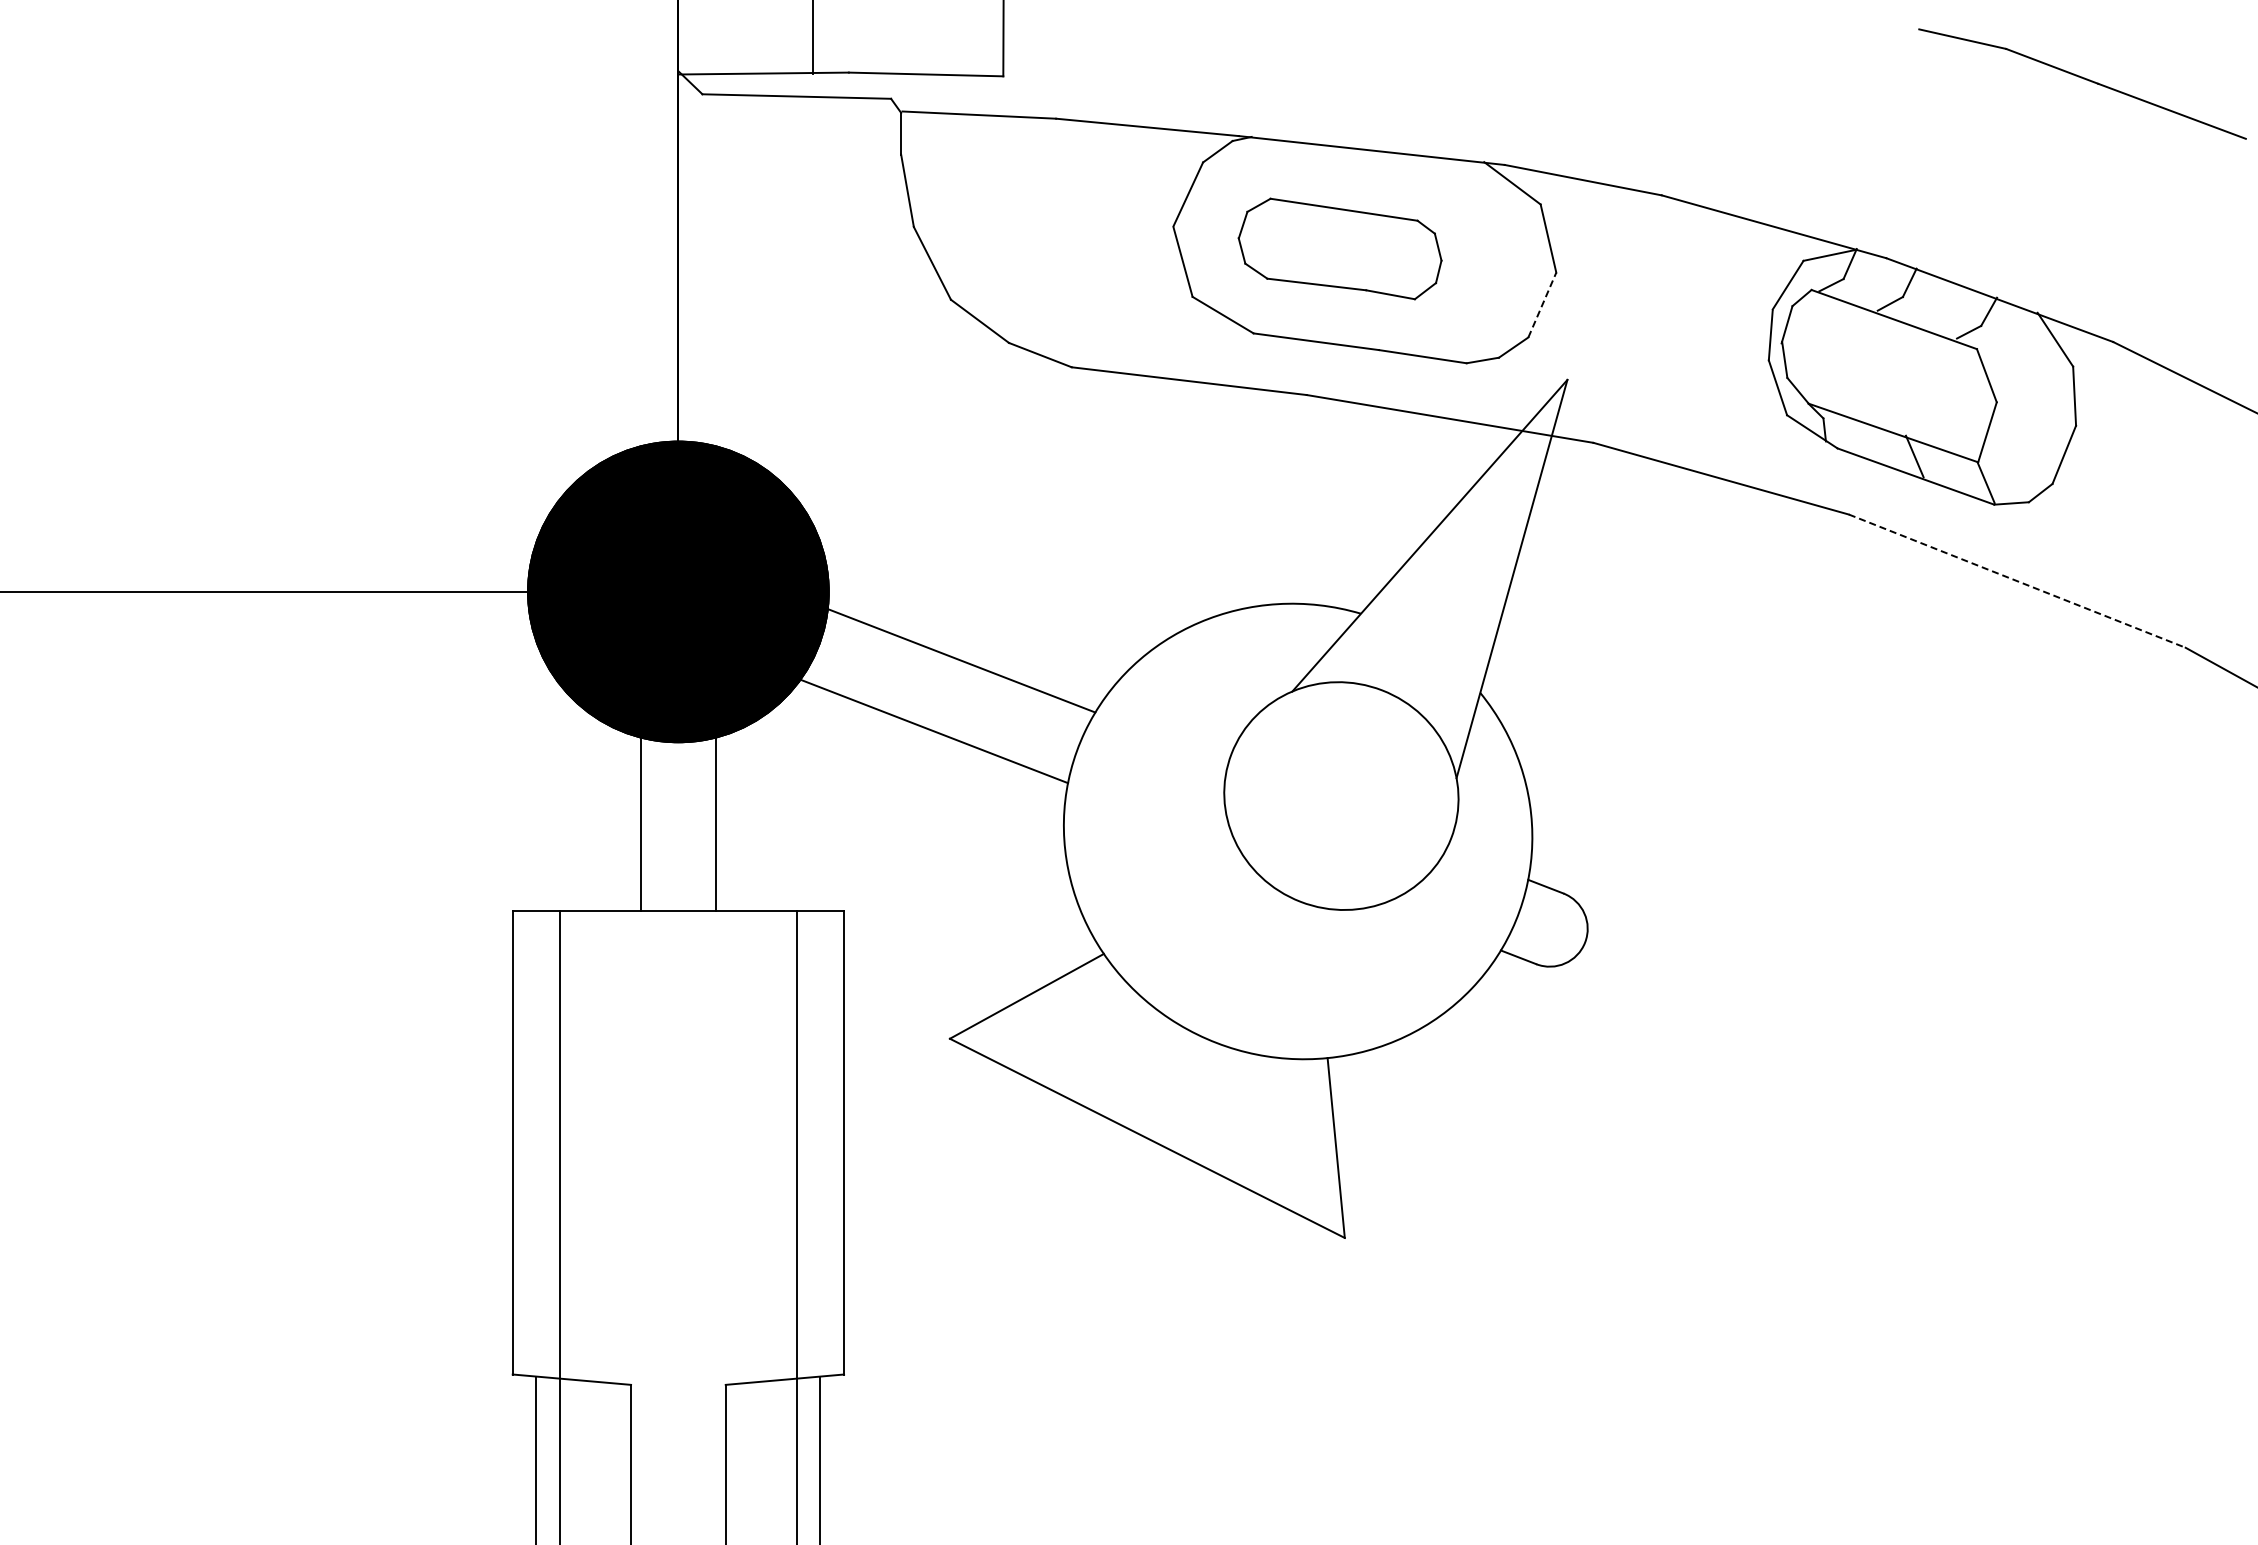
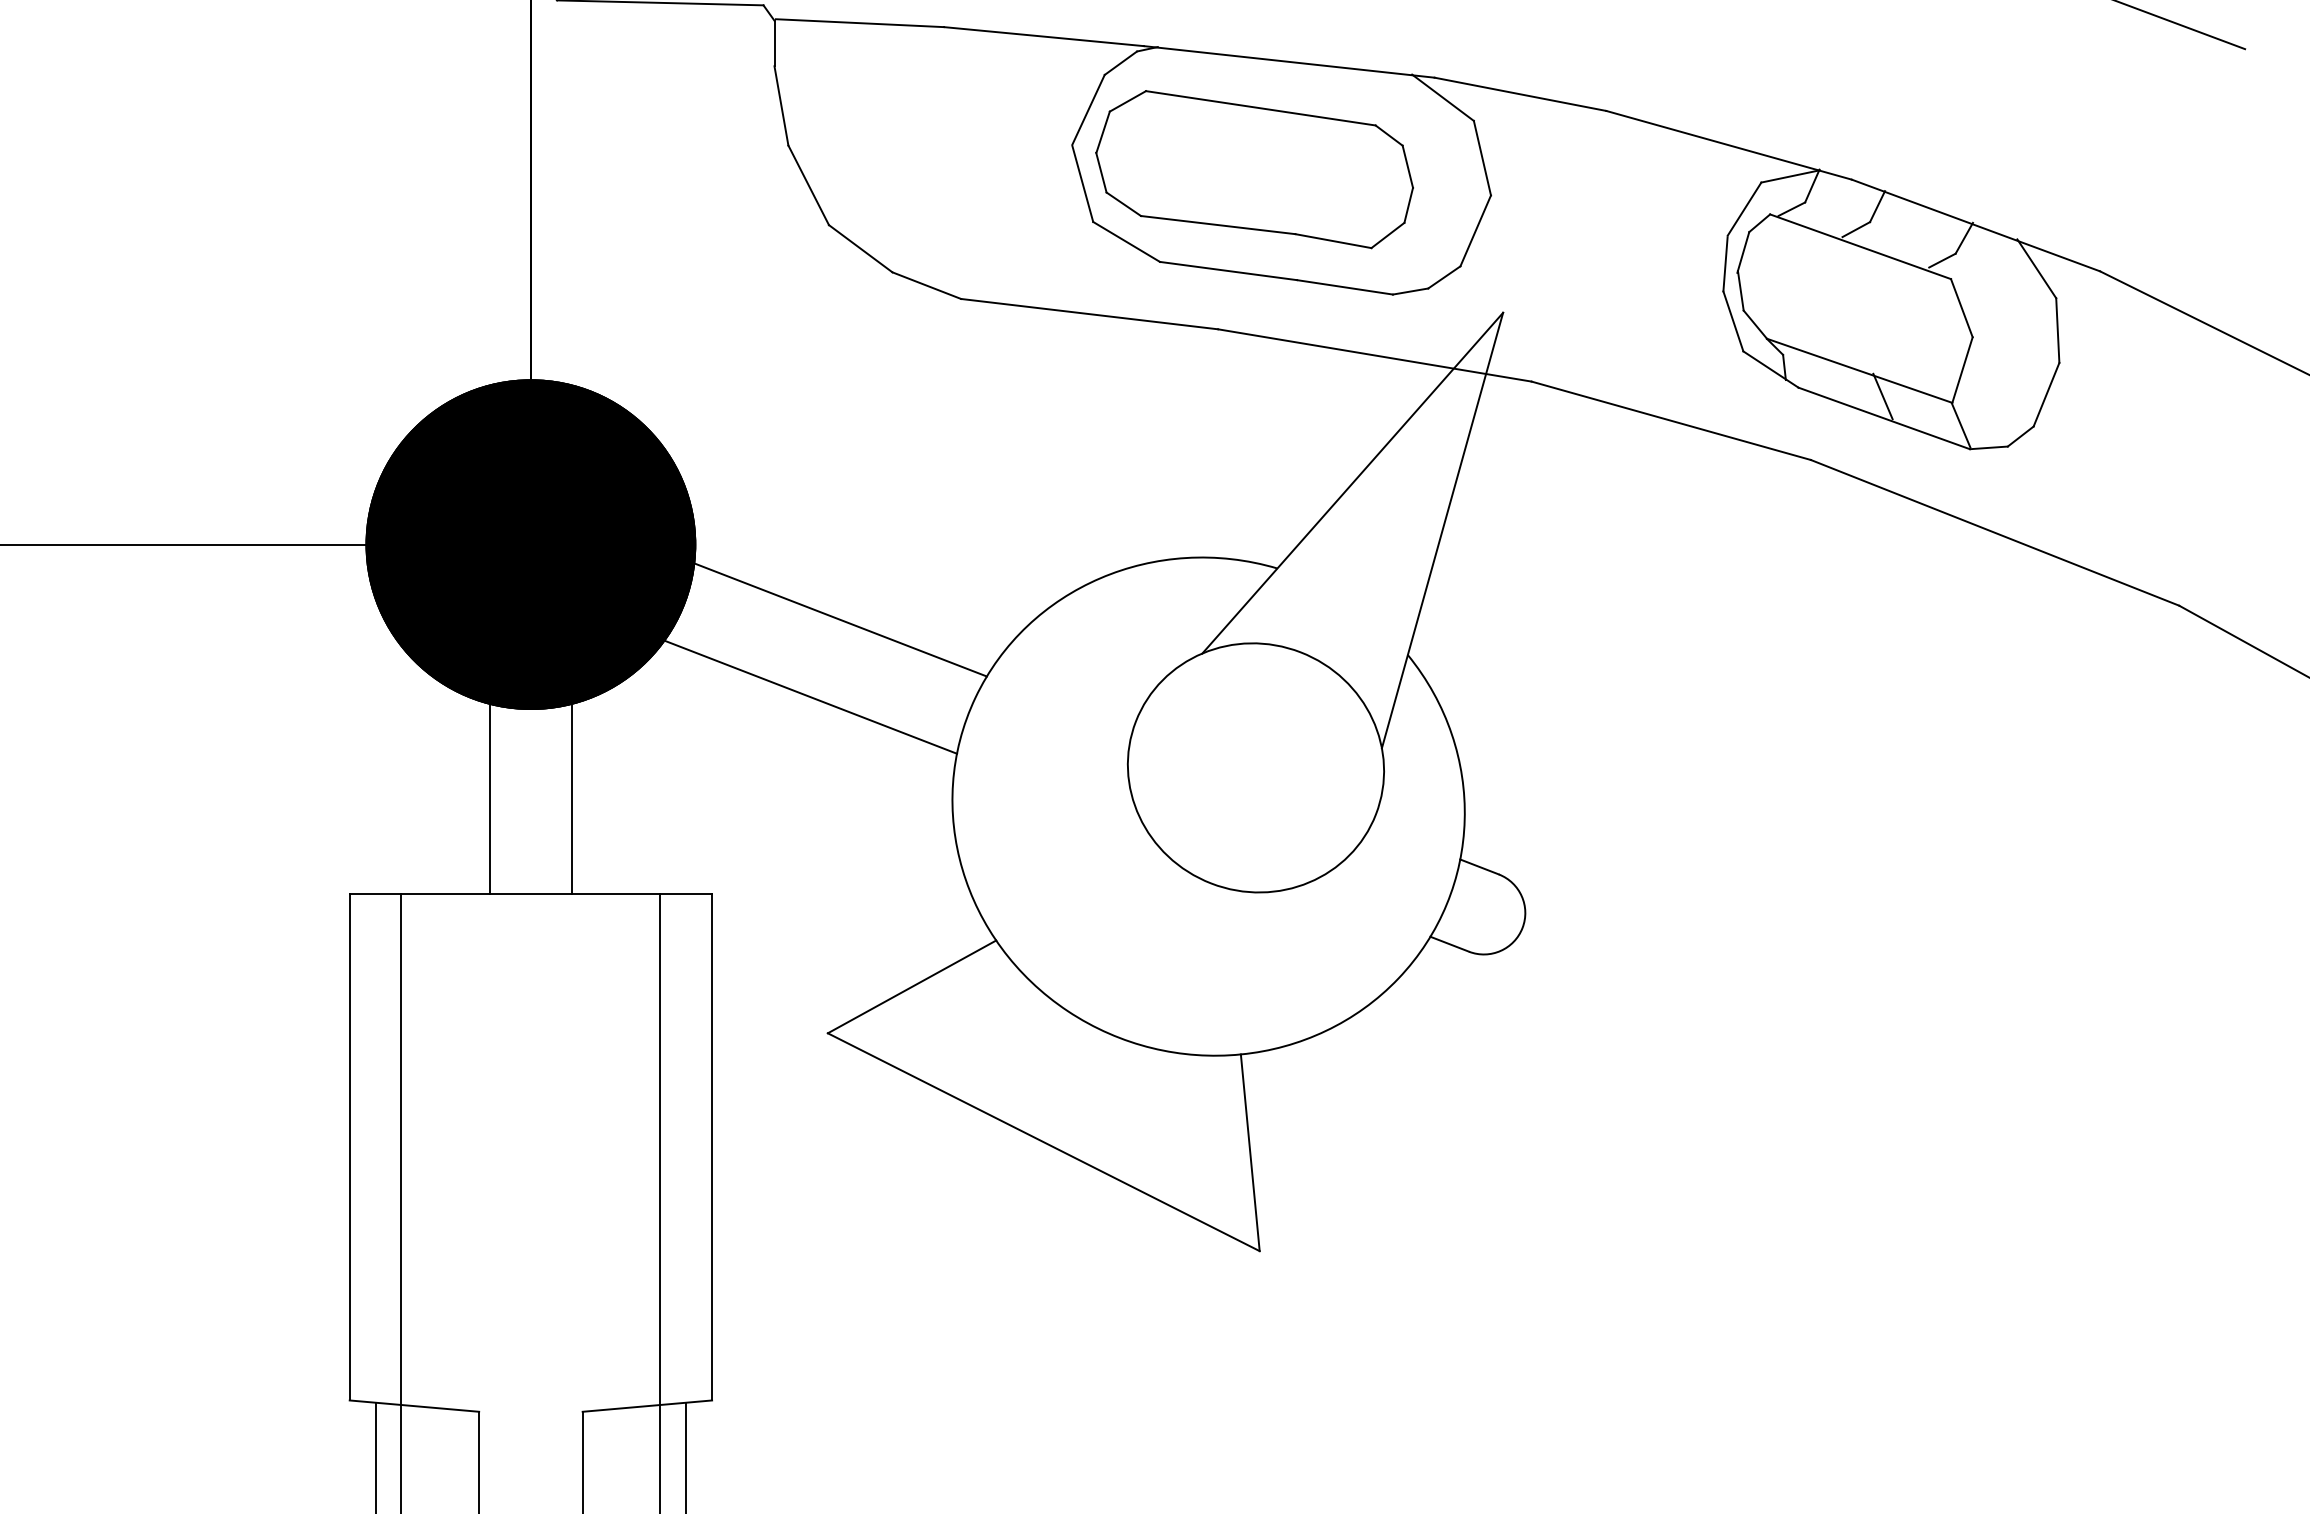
part: (1339, 248) -> (1253, 169), size x1.43
line: (1542, 304) -> (1475, 230), dashed -> solid
line: (2017, 581) -> (1995, 533), dashed -> solid

